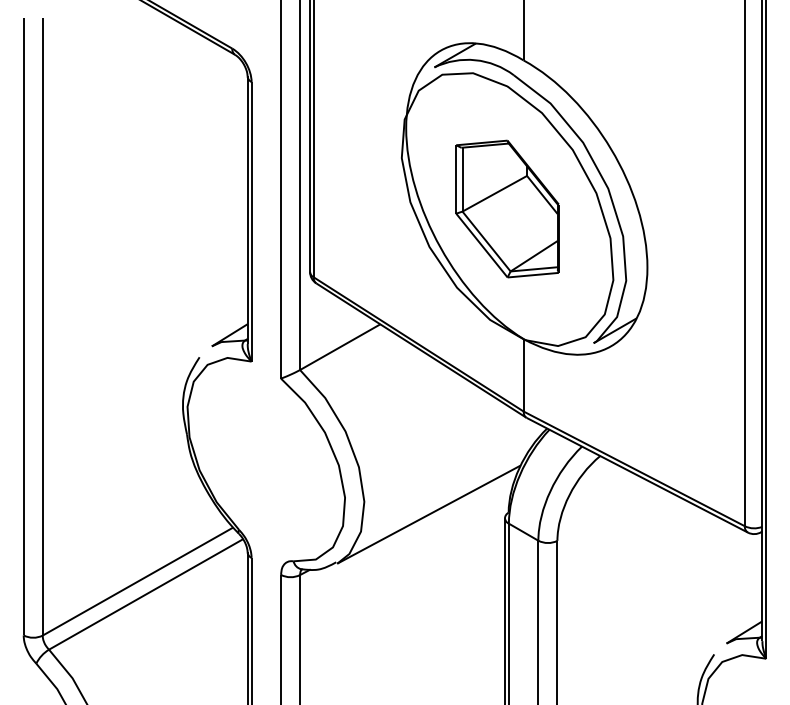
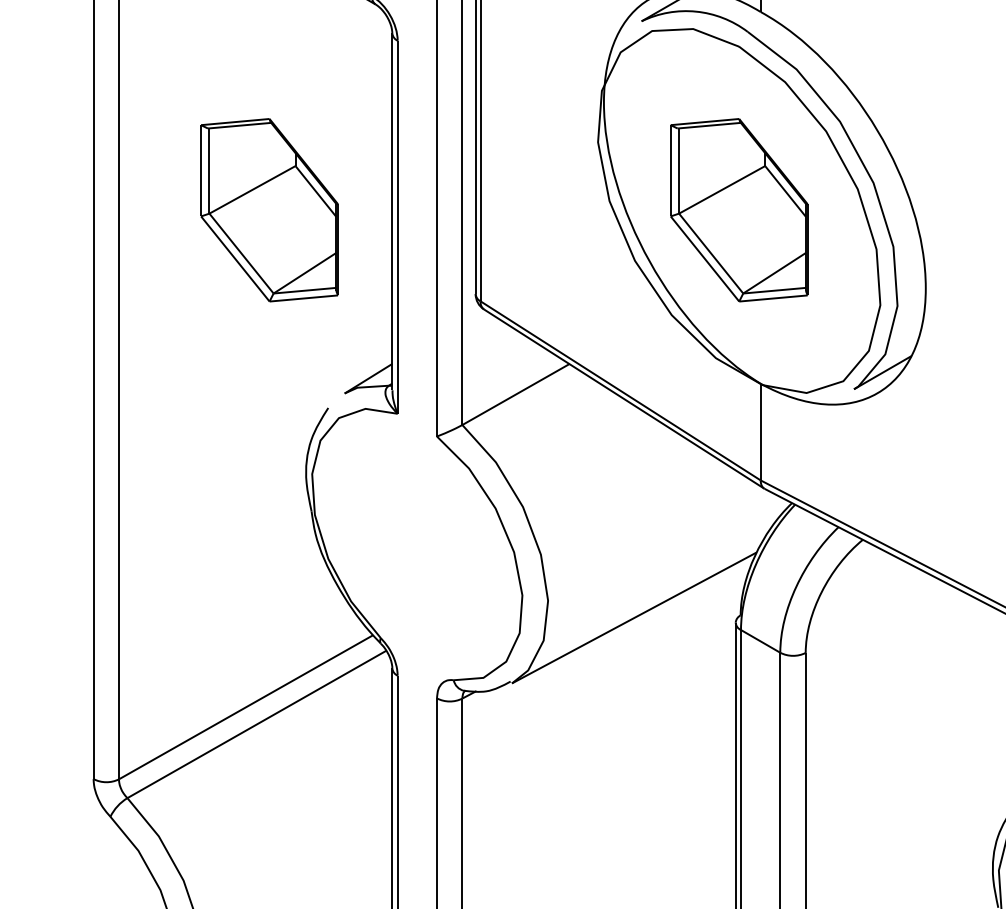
part: (155, 208) -> (269, 209), added

